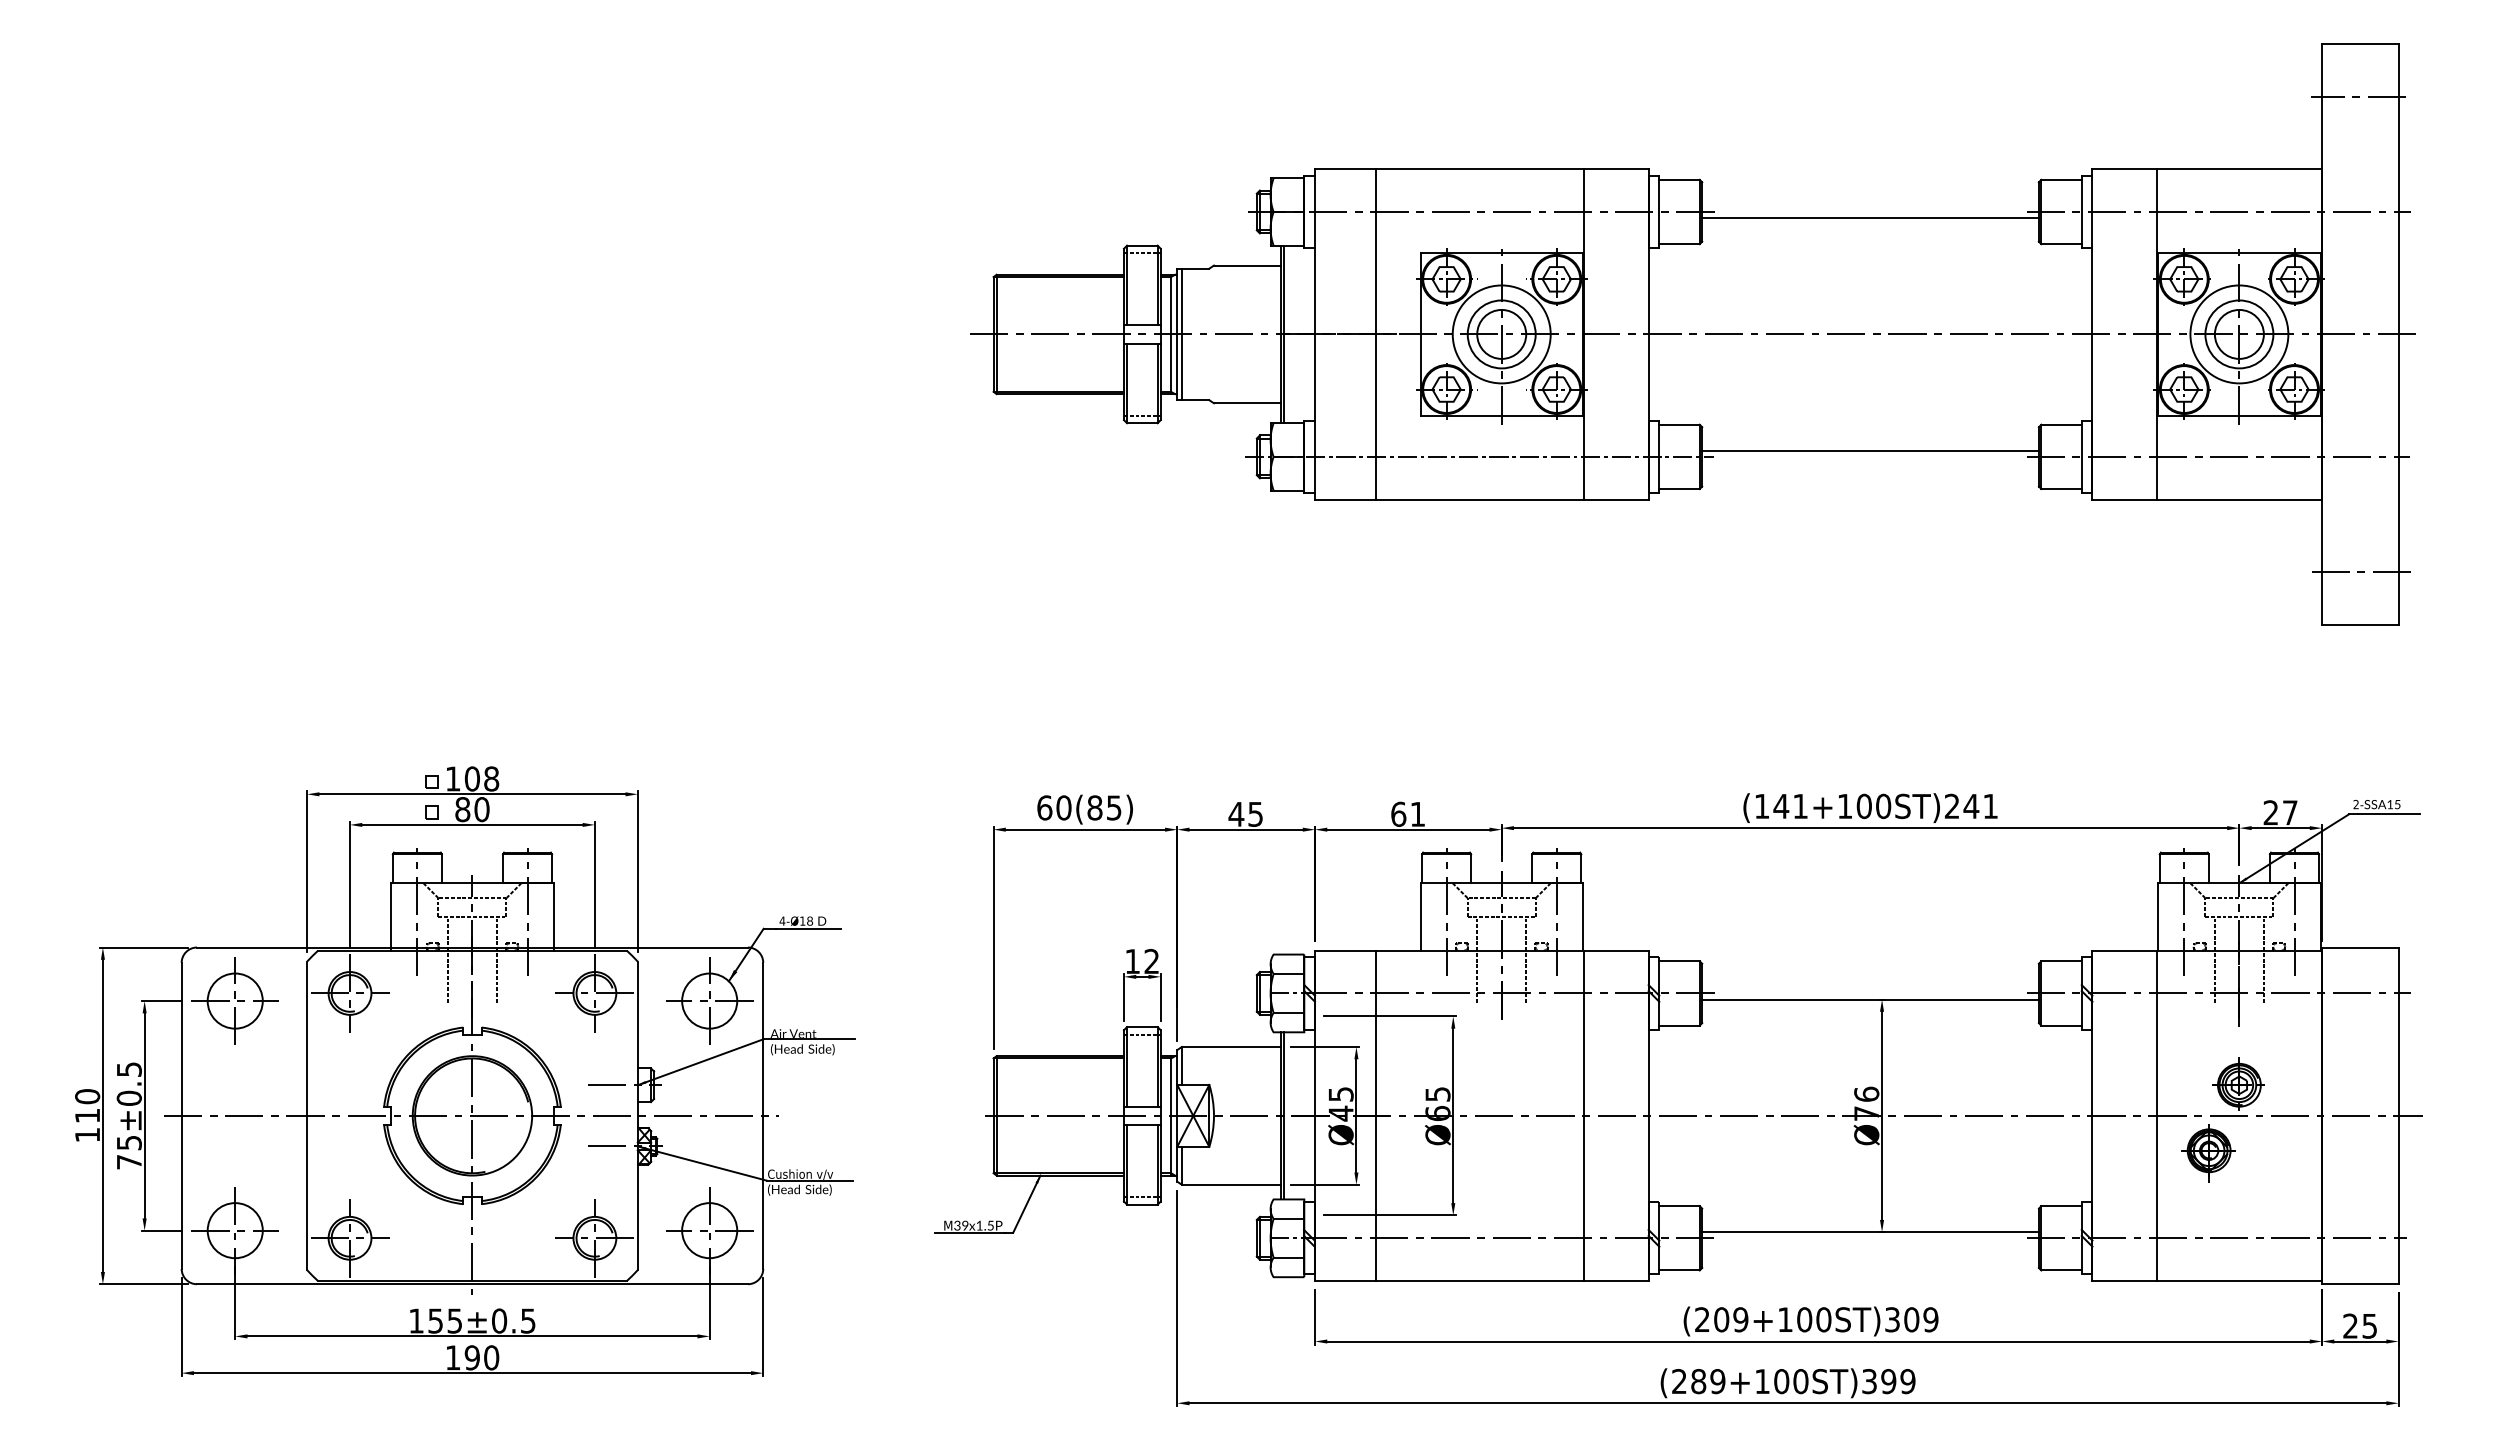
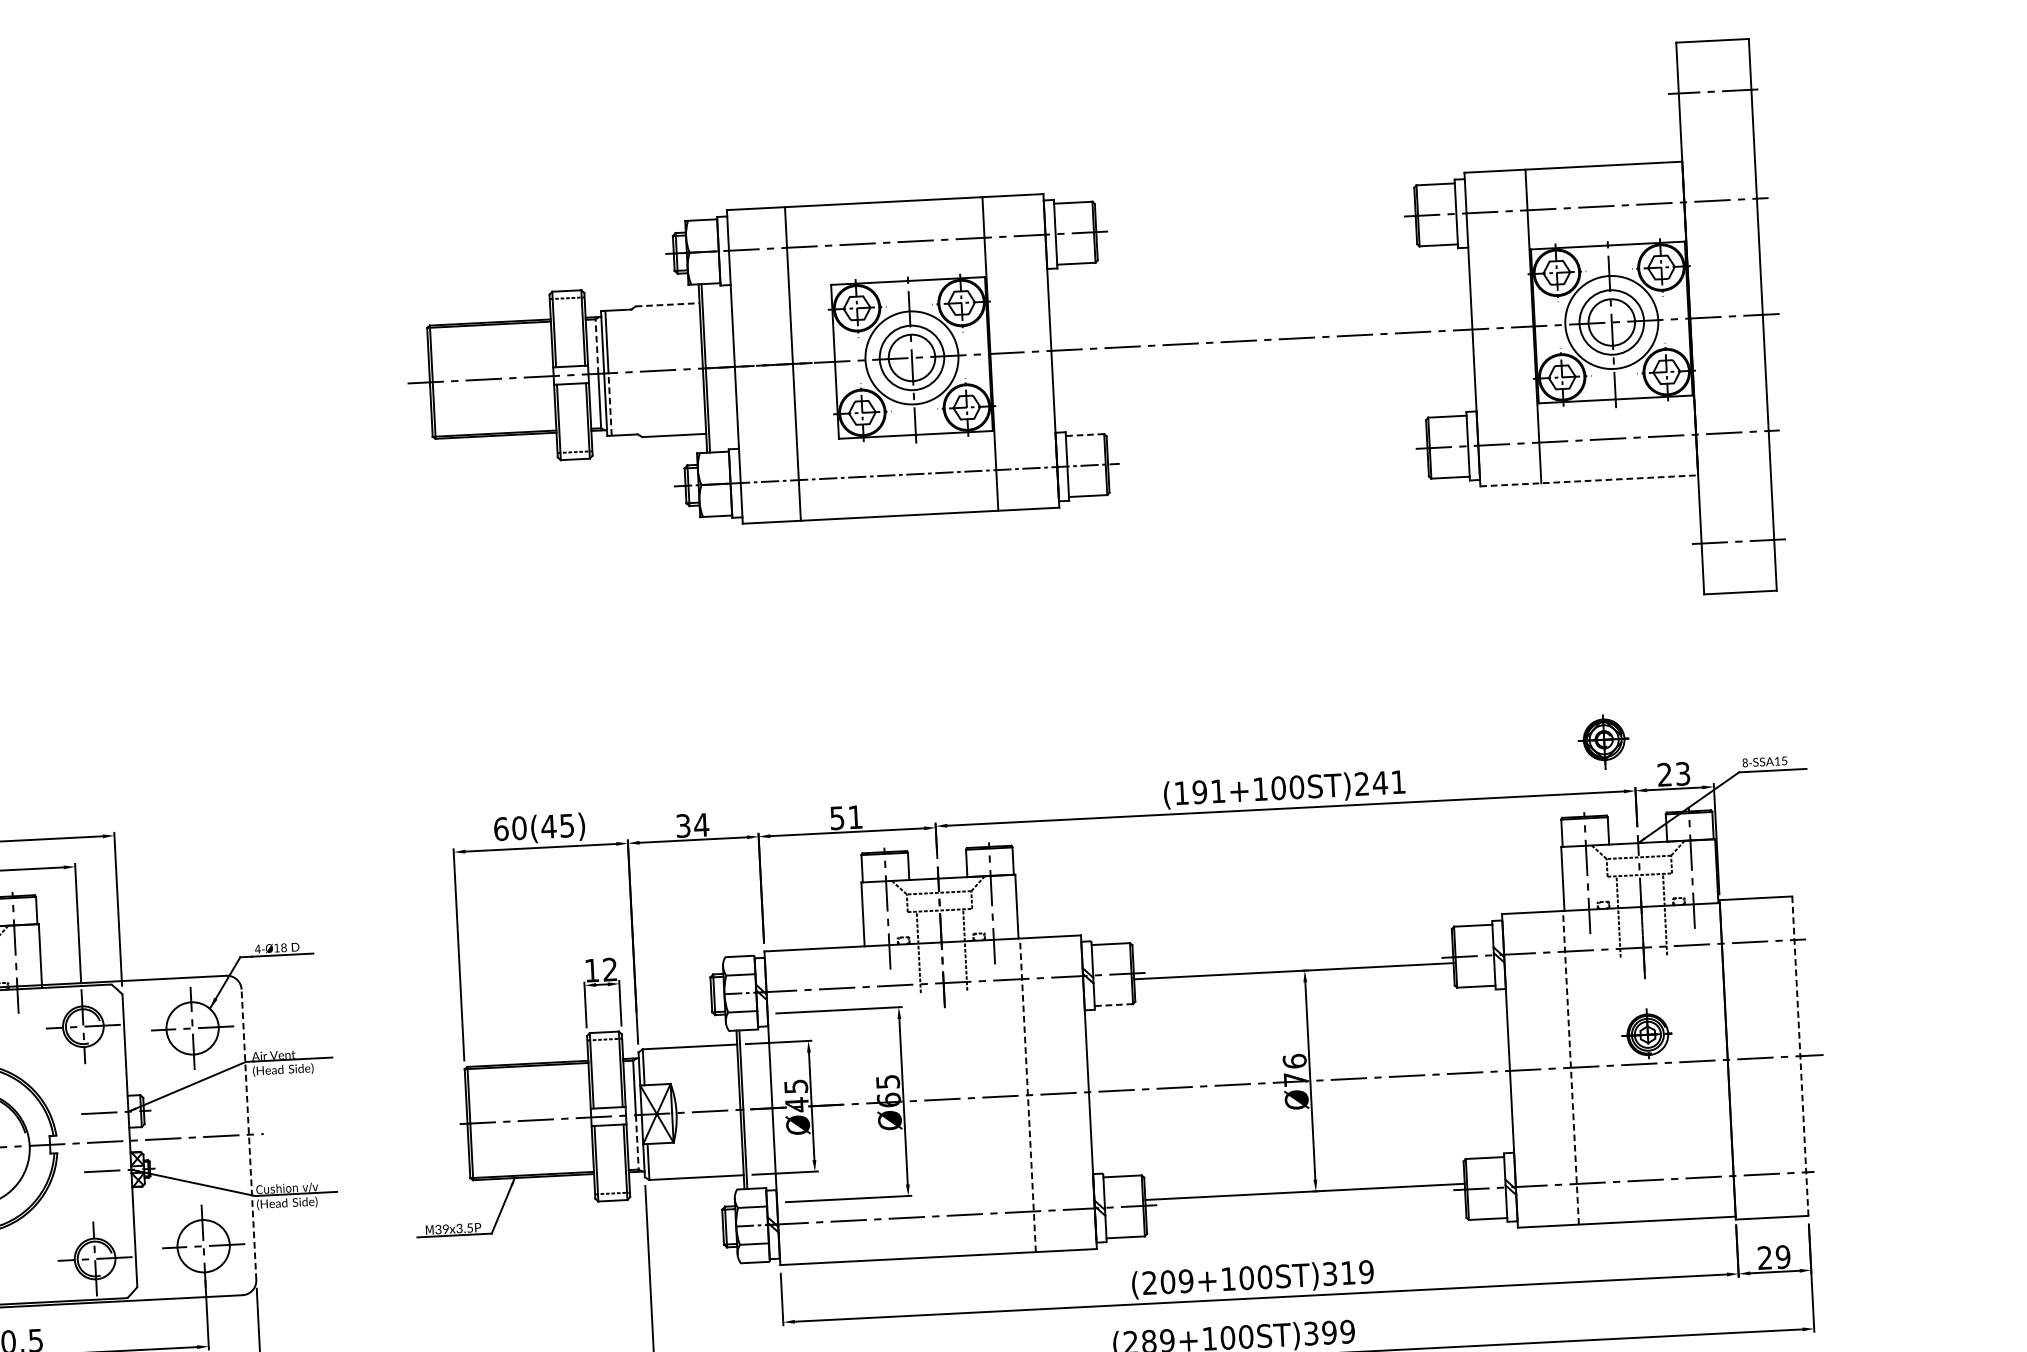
line: (1870, 218) -> (1256, 230), removed
line: (1247, 265) -> (667, 304), solid -> dashed
line: (1171, 304) -> (597, 345), solid -> dashed
line: (1181, 367) -> (609, 404), solid -> dashed
line: (1679, 424) -> (1084, 434), solid -> dashed
line: (1870, 450) -> (1267, 450), removed
line: (2207, 499) -> (1589, 480), solid -> dashed
text: (2355, 804) -> (1744, 762), 2- -> 8-
text: (1781, 806) -> (1200, 792), (141+100ST)241 -> (191+100ST)241
text: (1094, 807) -> (548, 826), 60(85) -> 60(45)
text: (2290, 812) -> (1683, 773), 27 -> 23
text: (1245, 813) -> (691, 824), 45 -> 34
text: (1398, 813) -> (837, 817), 61 -> 51
line: (1679, 1025) -> (1113, 1004), solid -> dashed
line: (763, 1115) -> (249, 1134), solid -> dashed
line: (1376, 1115) -> (830, 1104), removed
line: (1584, 1115) -> (1028, 1094), solid -> dashed
line: (2156, 1115) -> (1570, 1067), solid -> dashed
line: (2398, 1116) -> (1800, 1056), solid -> dashed
line: (1171, 1145) -> (637, 1143), solid -> dashed
part: (2208, 1153) -> (1603, 742), moved
text: (979, 1225) -> (459, 1228), x1.5P -> x3.5P
text: (1911, 1319) -> (1348, 1272), (209+100ST)309 -> (209+100ST)319
text: (2369, 1325) -> (1782, 1256), 25 -> 29

